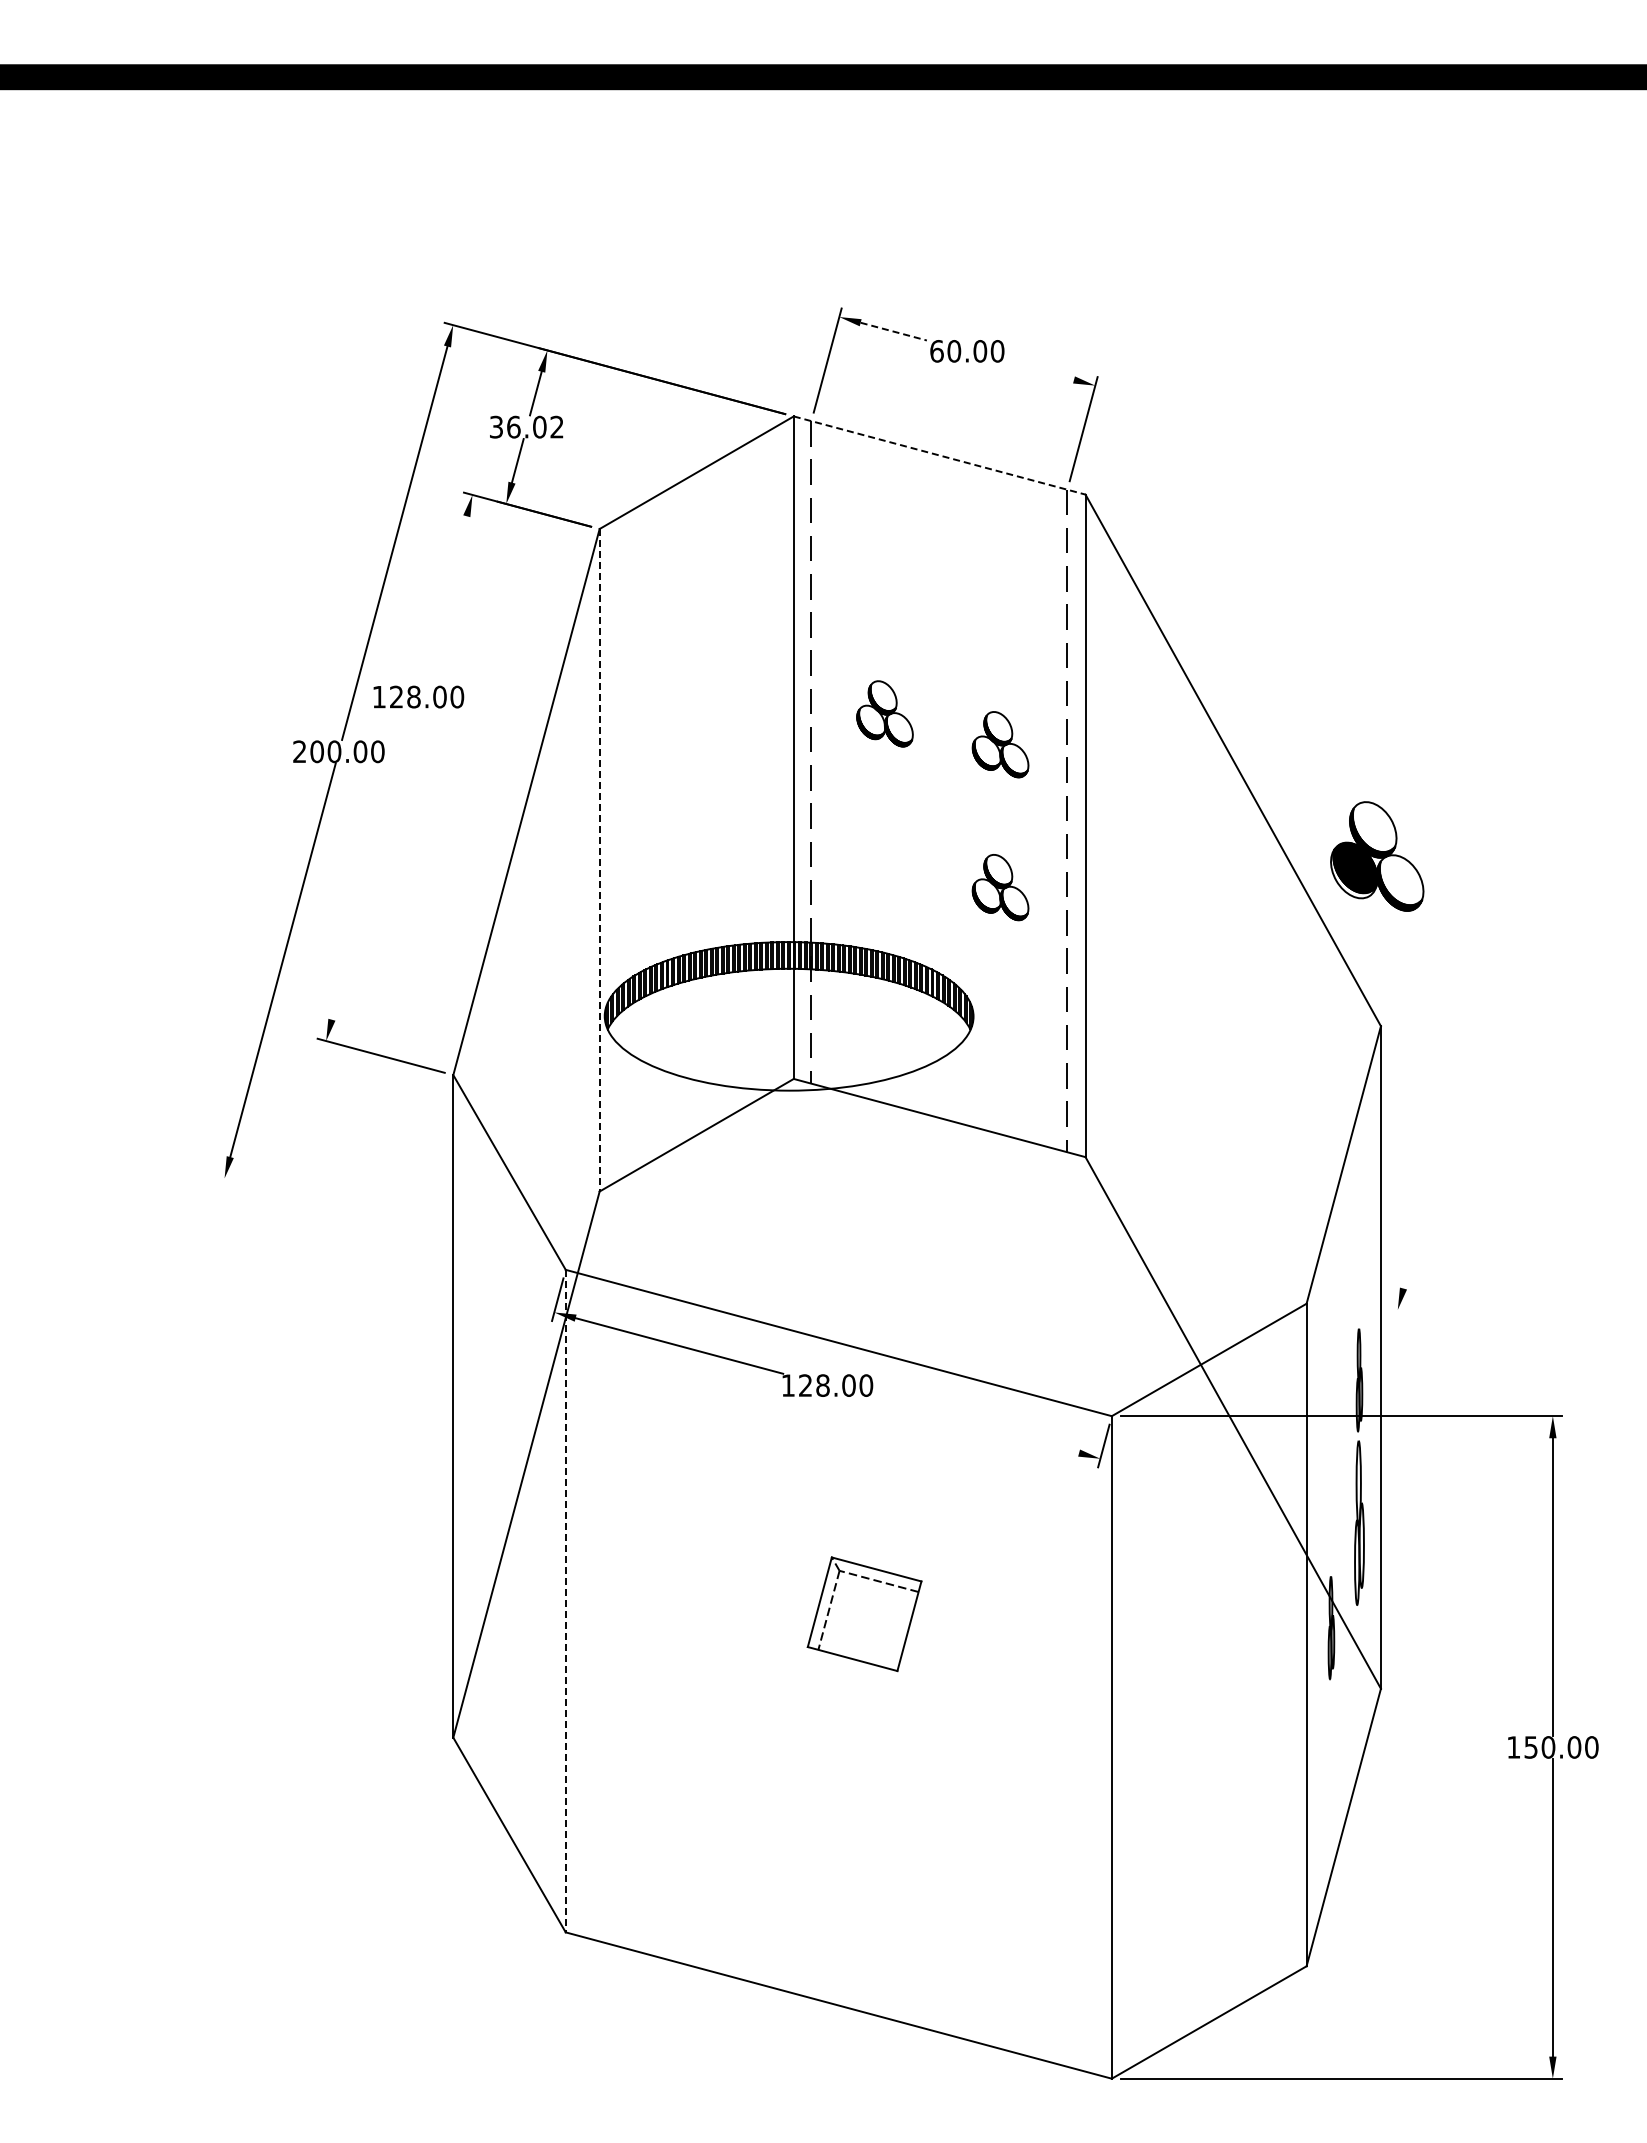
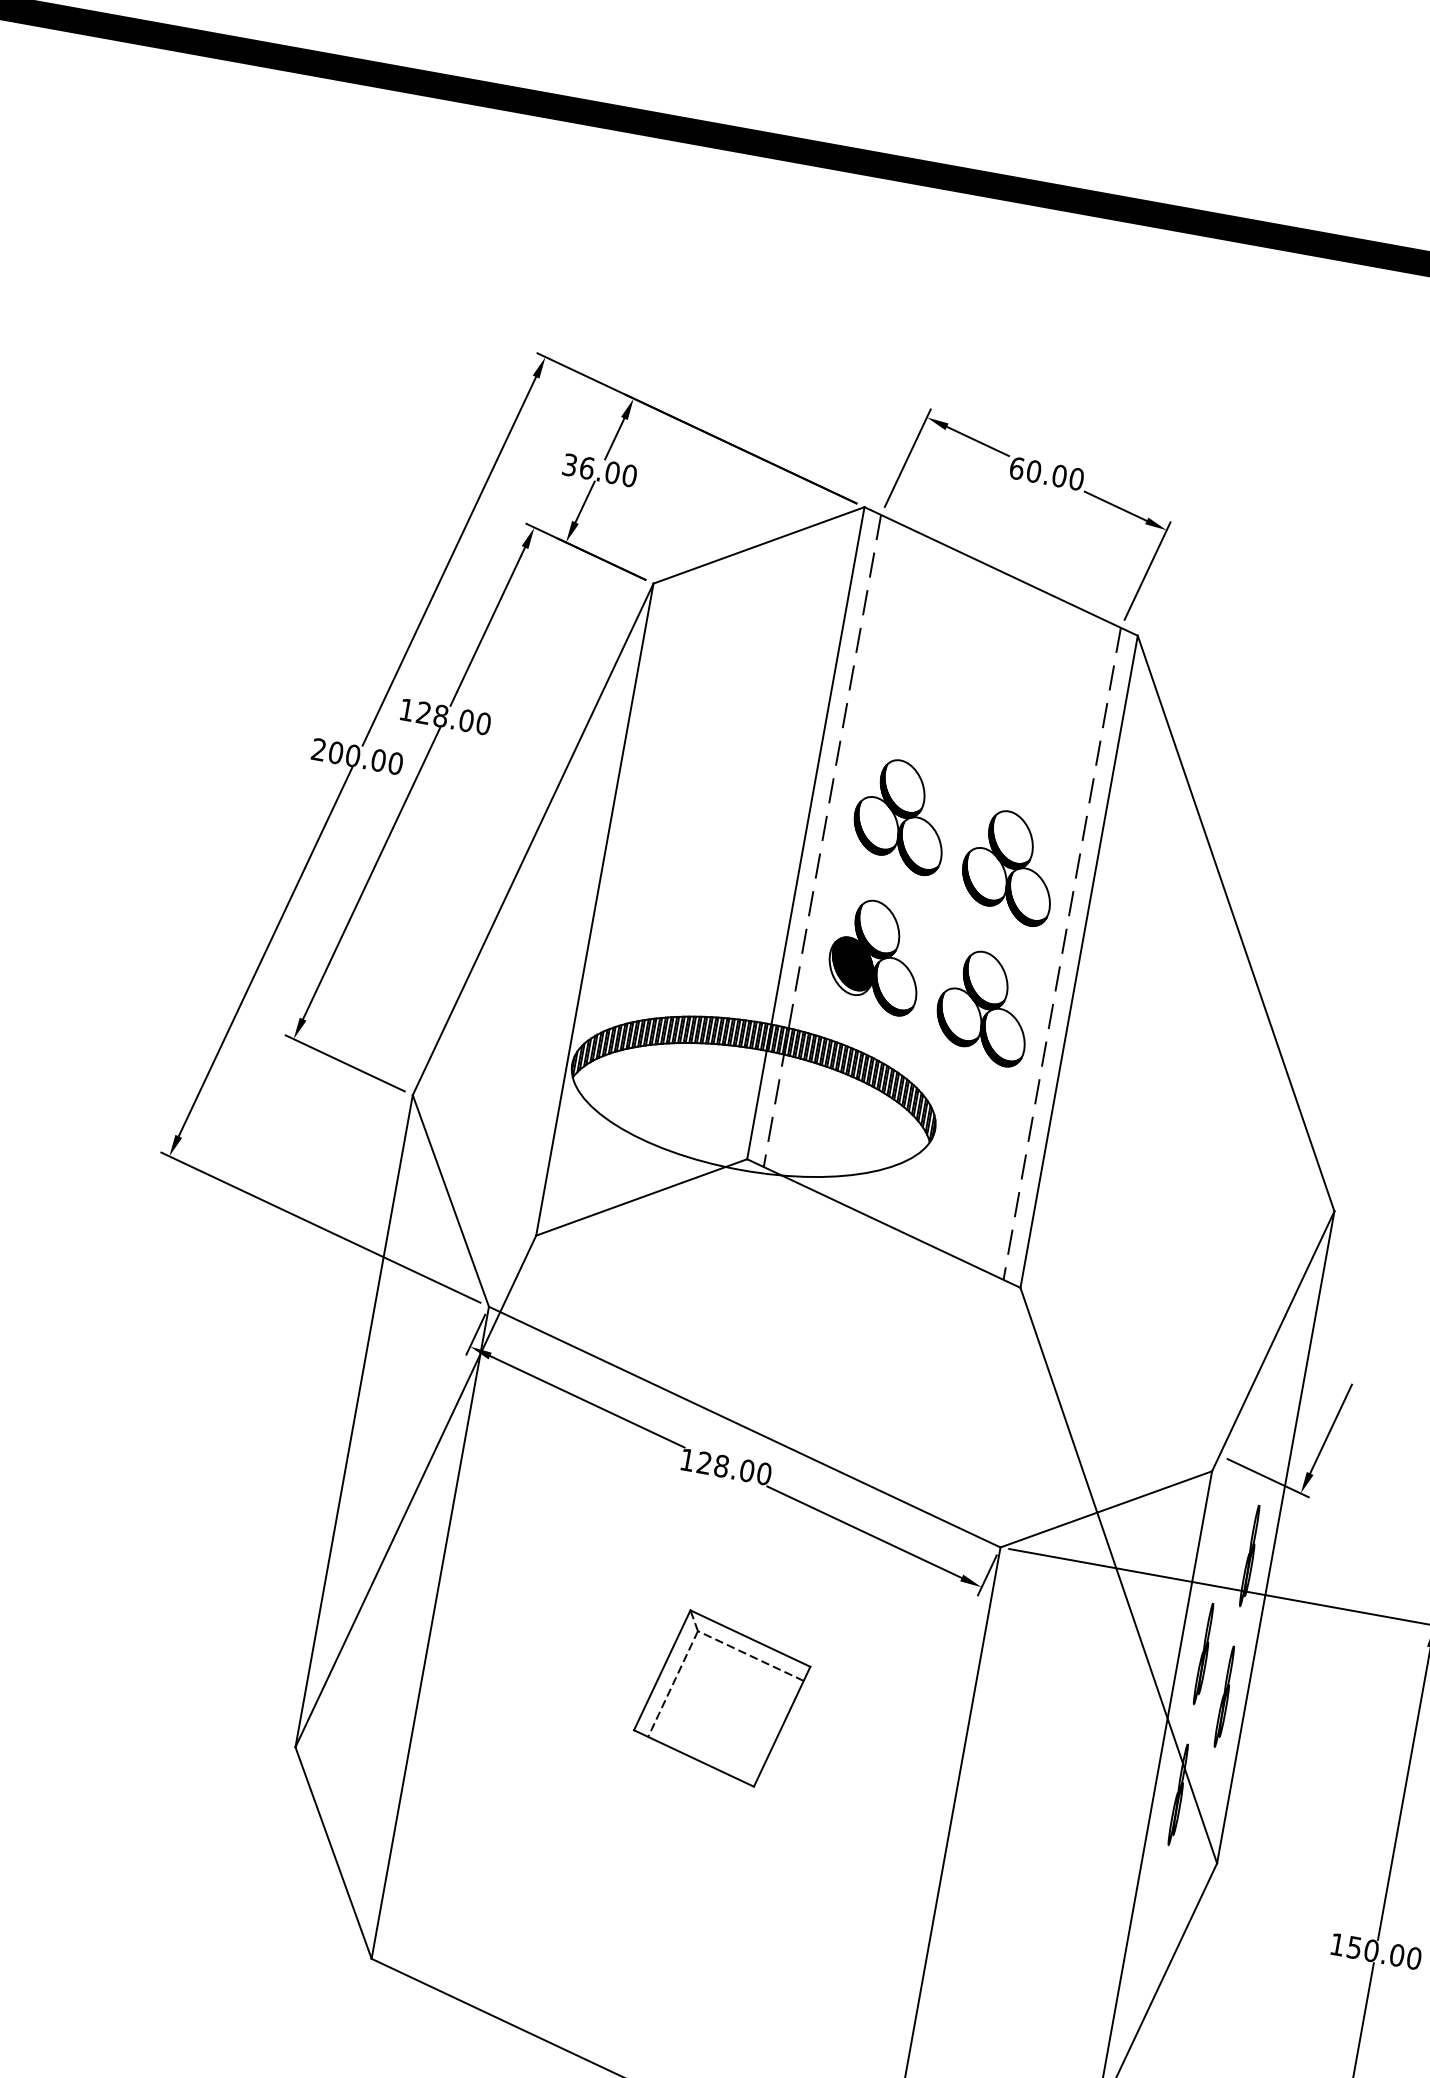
line: (894, 331) -> (978, 441), dashed -> solid
line: (1040, 370) -> (1115, 505), added
text: (556, 426) -> (629, 475), 36.02 -> 36.00
line: (940, 455) -> (1002, 571), dashed -> solid
line: (443, 600) -> (487, 626), added
part: (884, 713) -> (901, 815), size x1.67
part: (1000, 744) -> (1009, 866), size x1.67
part: (1377, 856) -> (876, 956), moved
line: (599, 860) -> (594, 909), dashed -> solid
line: (373, 863) -> (371, 872), added
part: (1000, 887) -> (984, 1007), size x1.67
line: (386, 1221) -> (321, 1227), added
line: (1415, 1240) -> (1330, 1428), added
line: (1362, 1300) -> (1267, 1477), added
line: (975, 1425) -> (864, 1532), added
part: (1331, 1485) -> (1204, 1654), added
part: (1359, 1523) -> (1225, 1696), size x0.62
line: (565, 1601) -> (429, 1633), dashed -> solid
part: (864, 1614) -> (721, 1698), size x1.43

